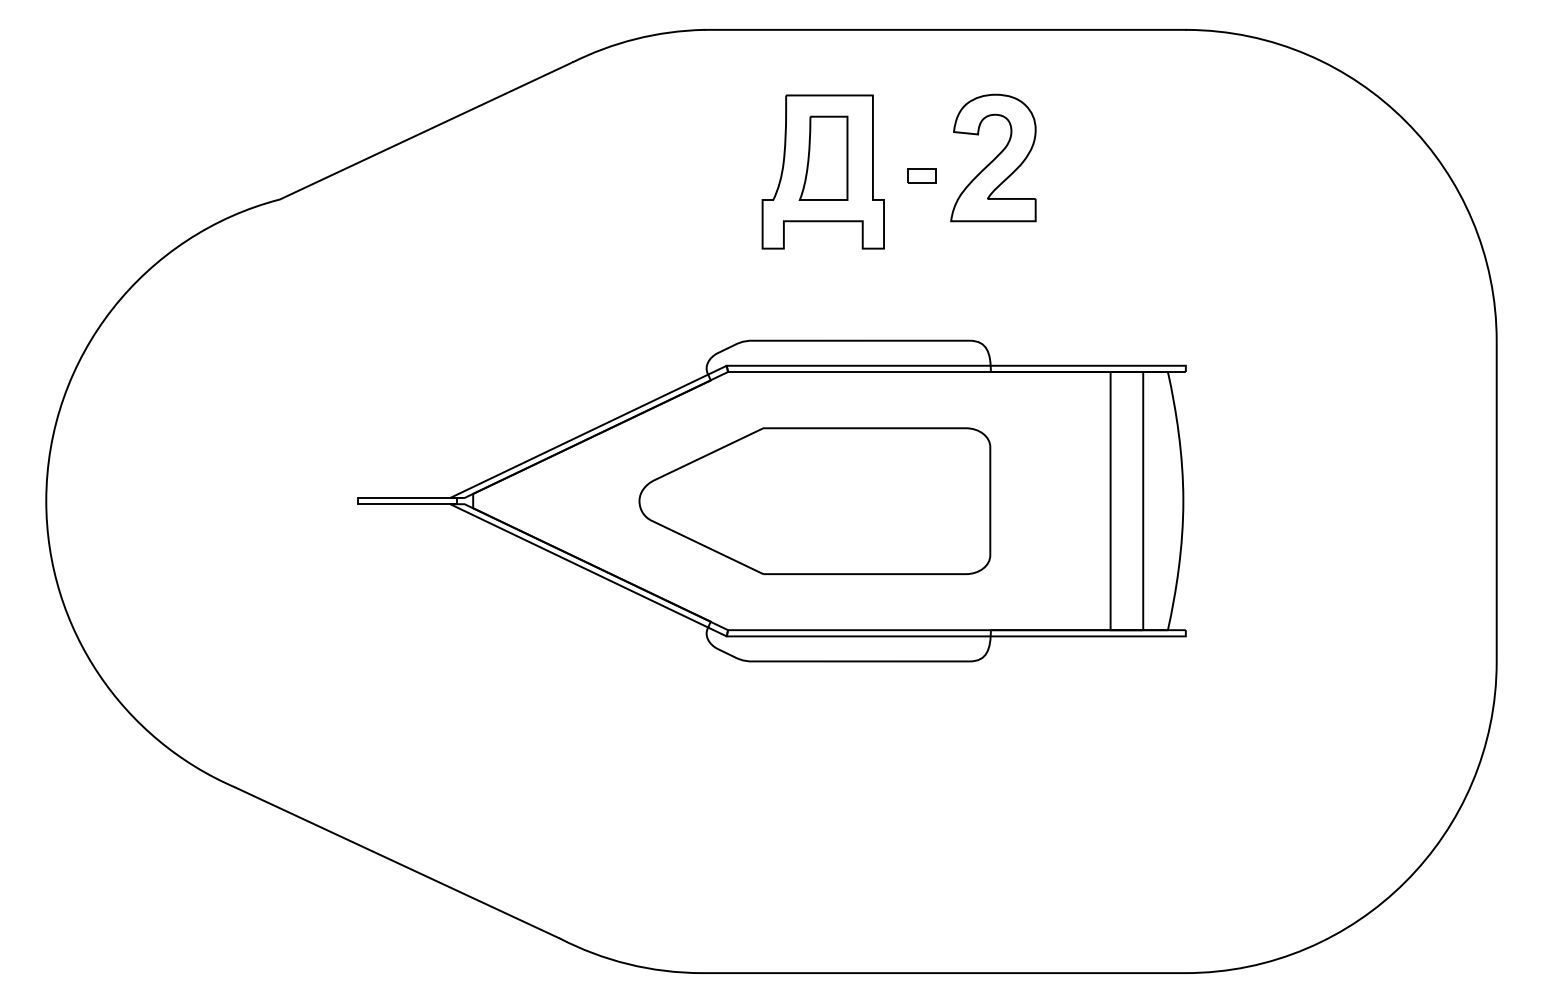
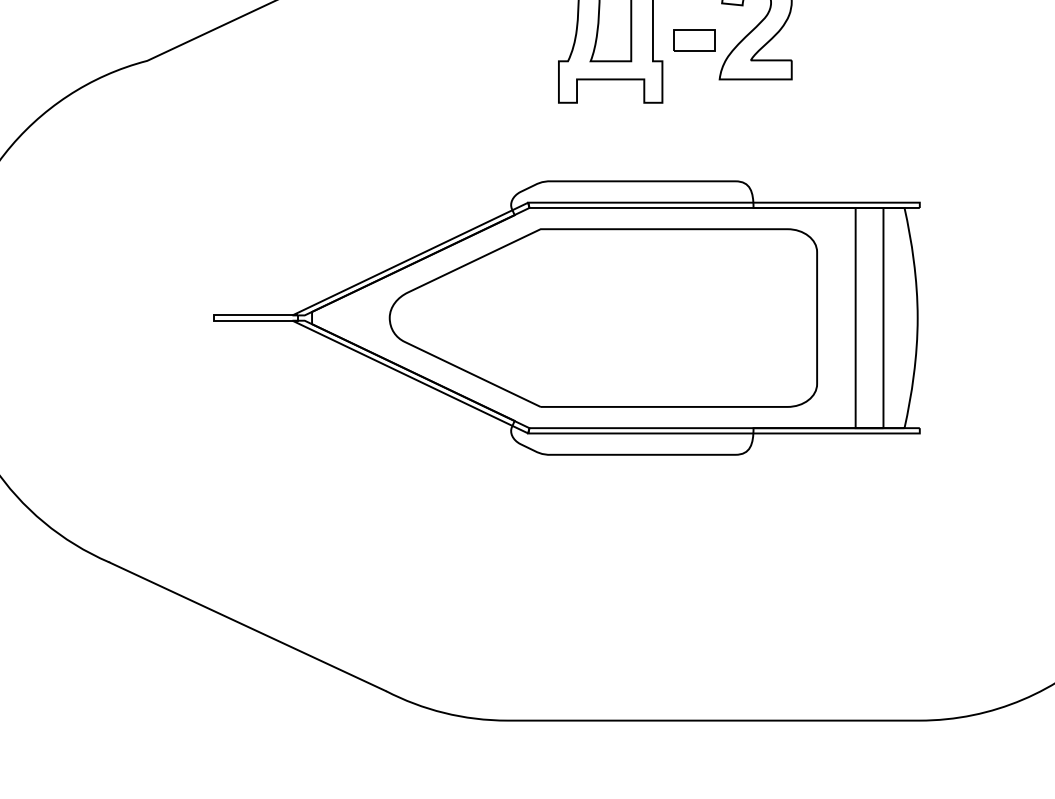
part: (921, 175) -> (694, 40), size x1.67
part: (814, 501) -> (603, 318), size x1.43

